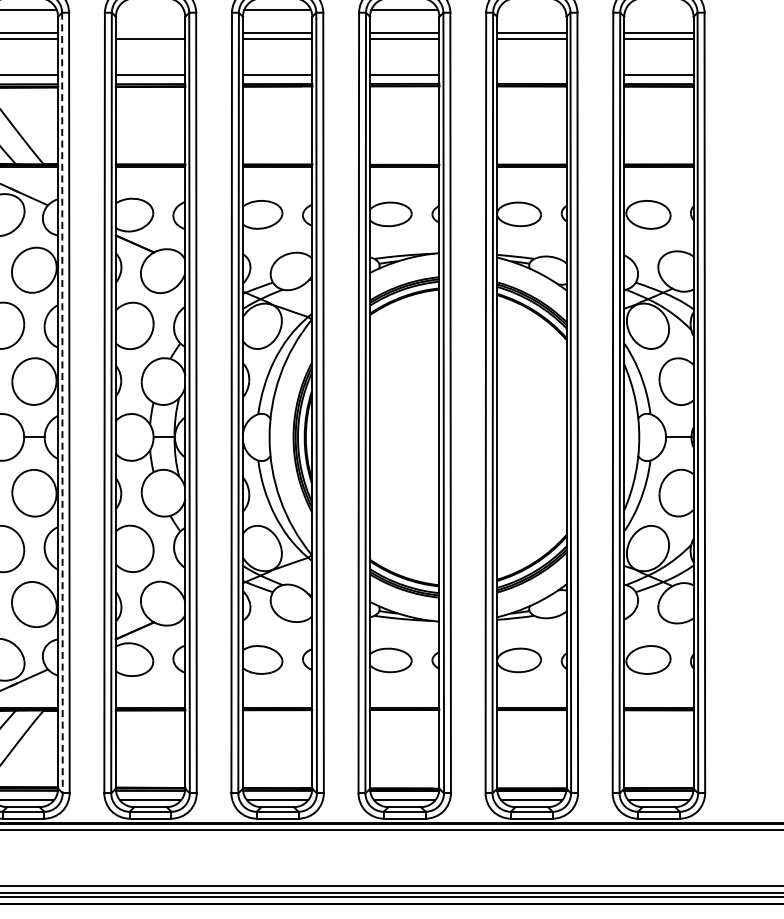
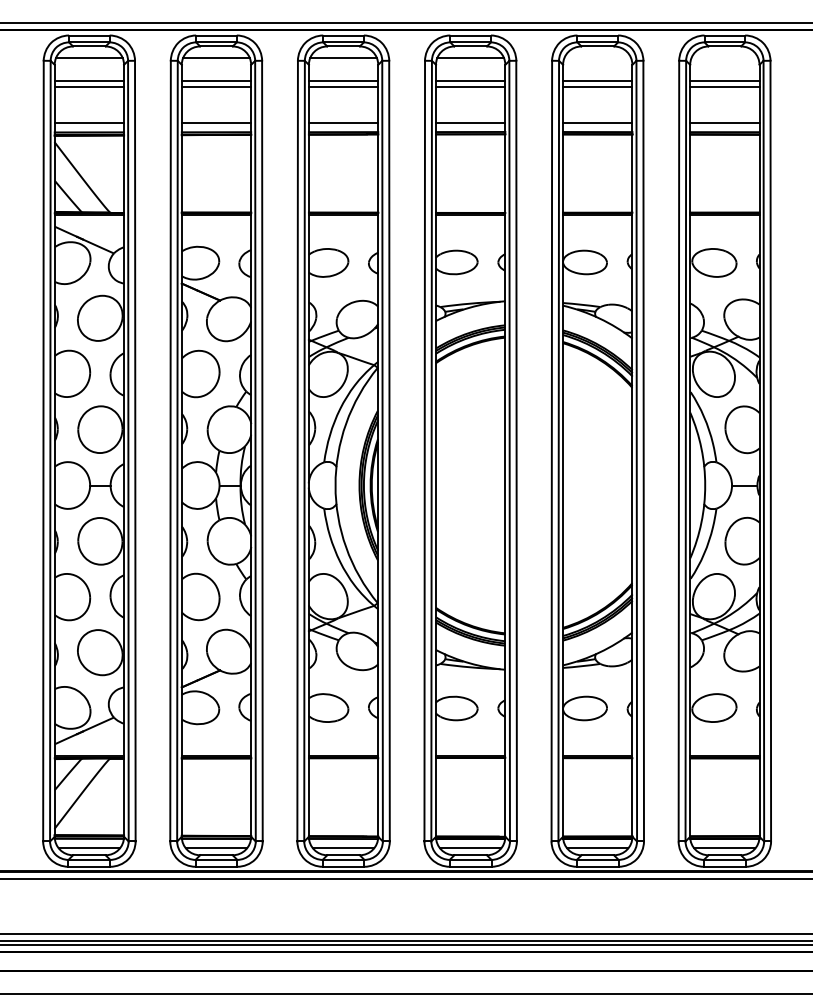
line: (150, 10) -> (216, 58), added
line: (150, 33) -> (216, 81), added
line: (531, 74) -> (597, 122), added
line: (62, 403) -> (128, 451), dashed -> solid

